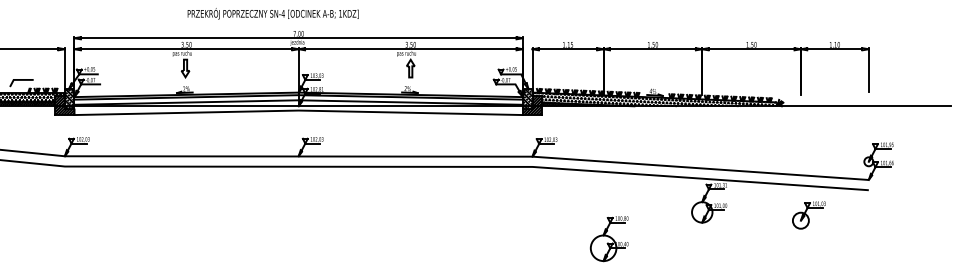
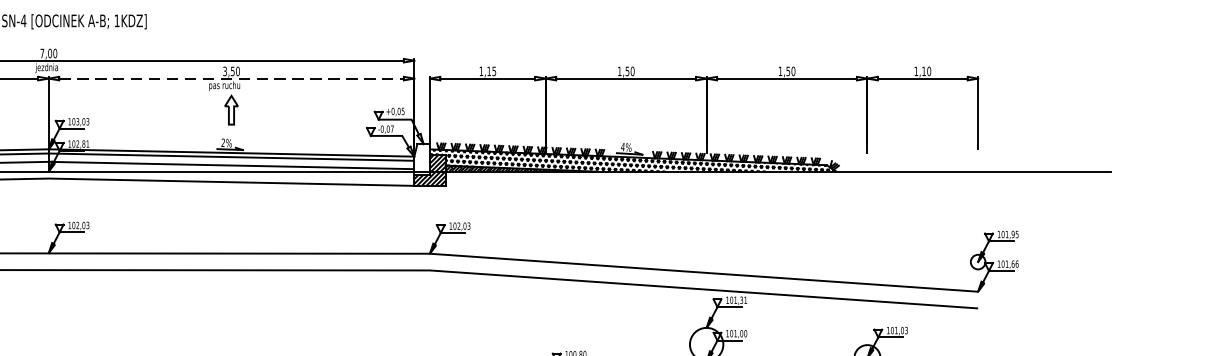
line: (410, 49) -> (231, 79), solid -> dashed
hatch: (527, 98) -> (421, 158), removed

